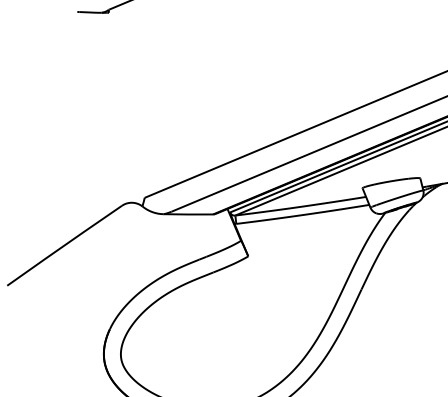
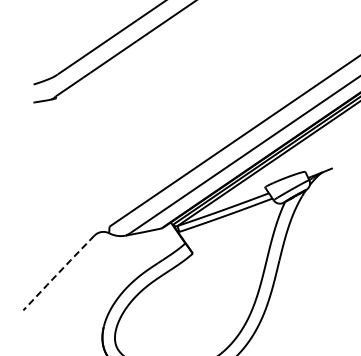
line: (64, 246) -> (58, 273), solid -> dashed

